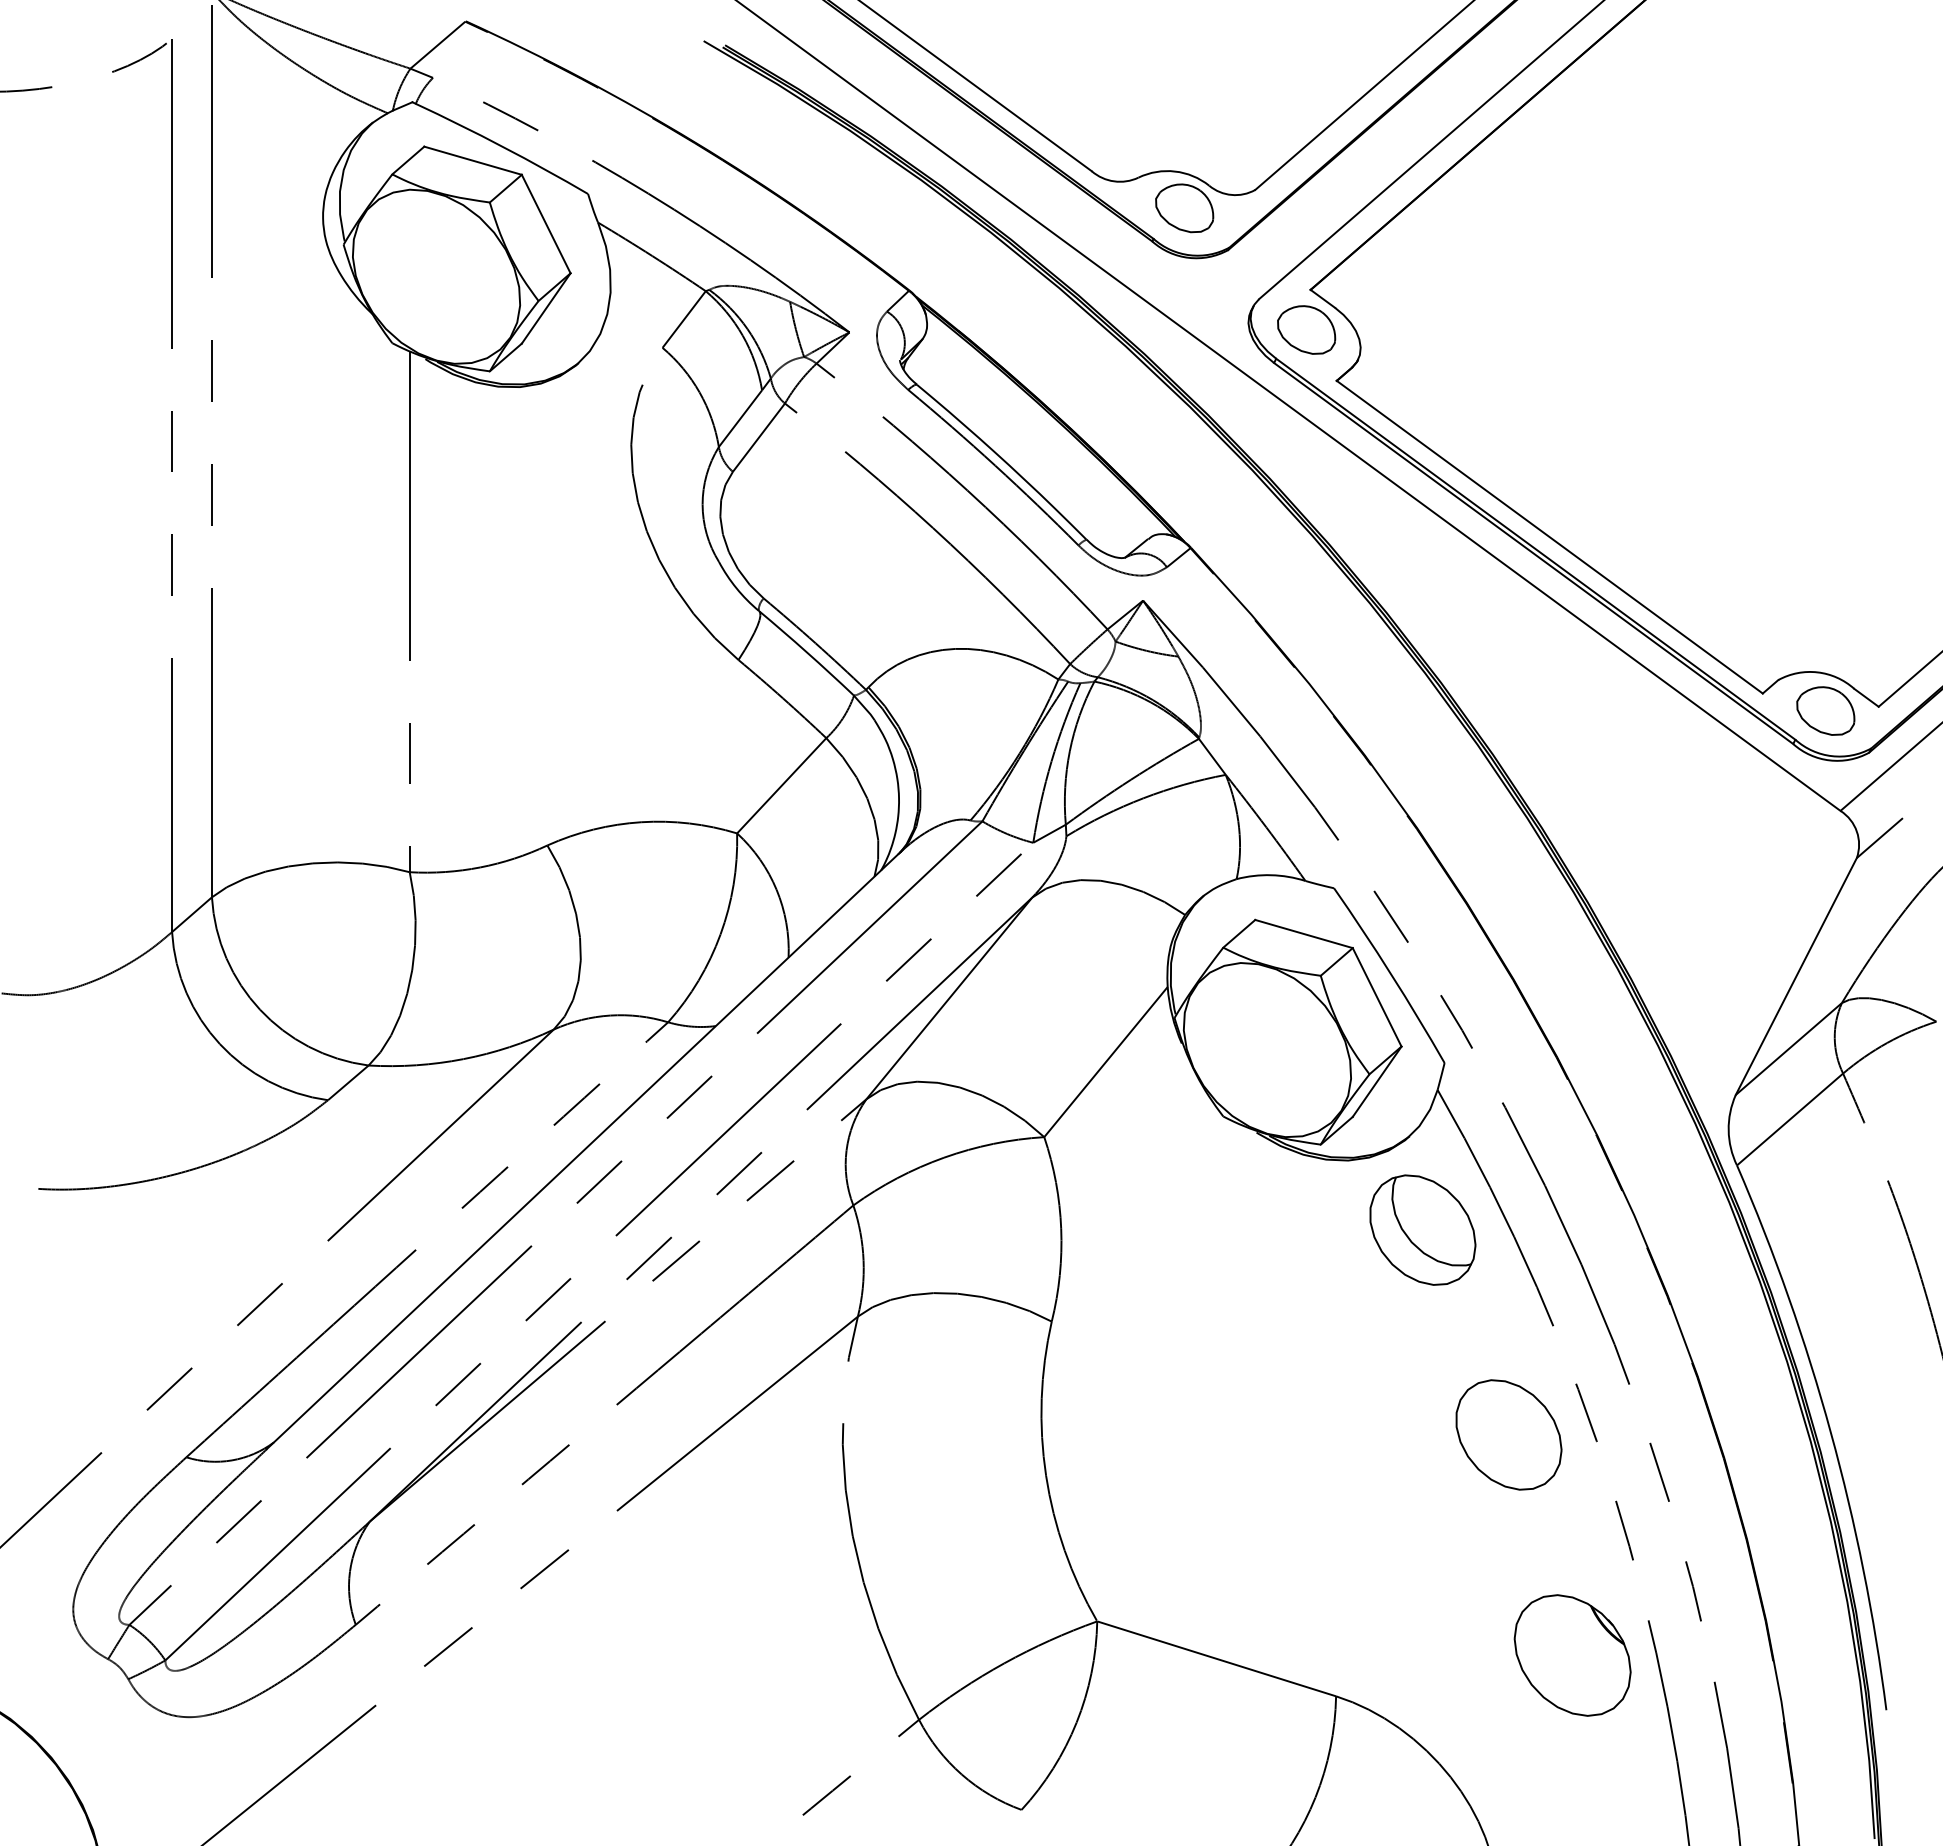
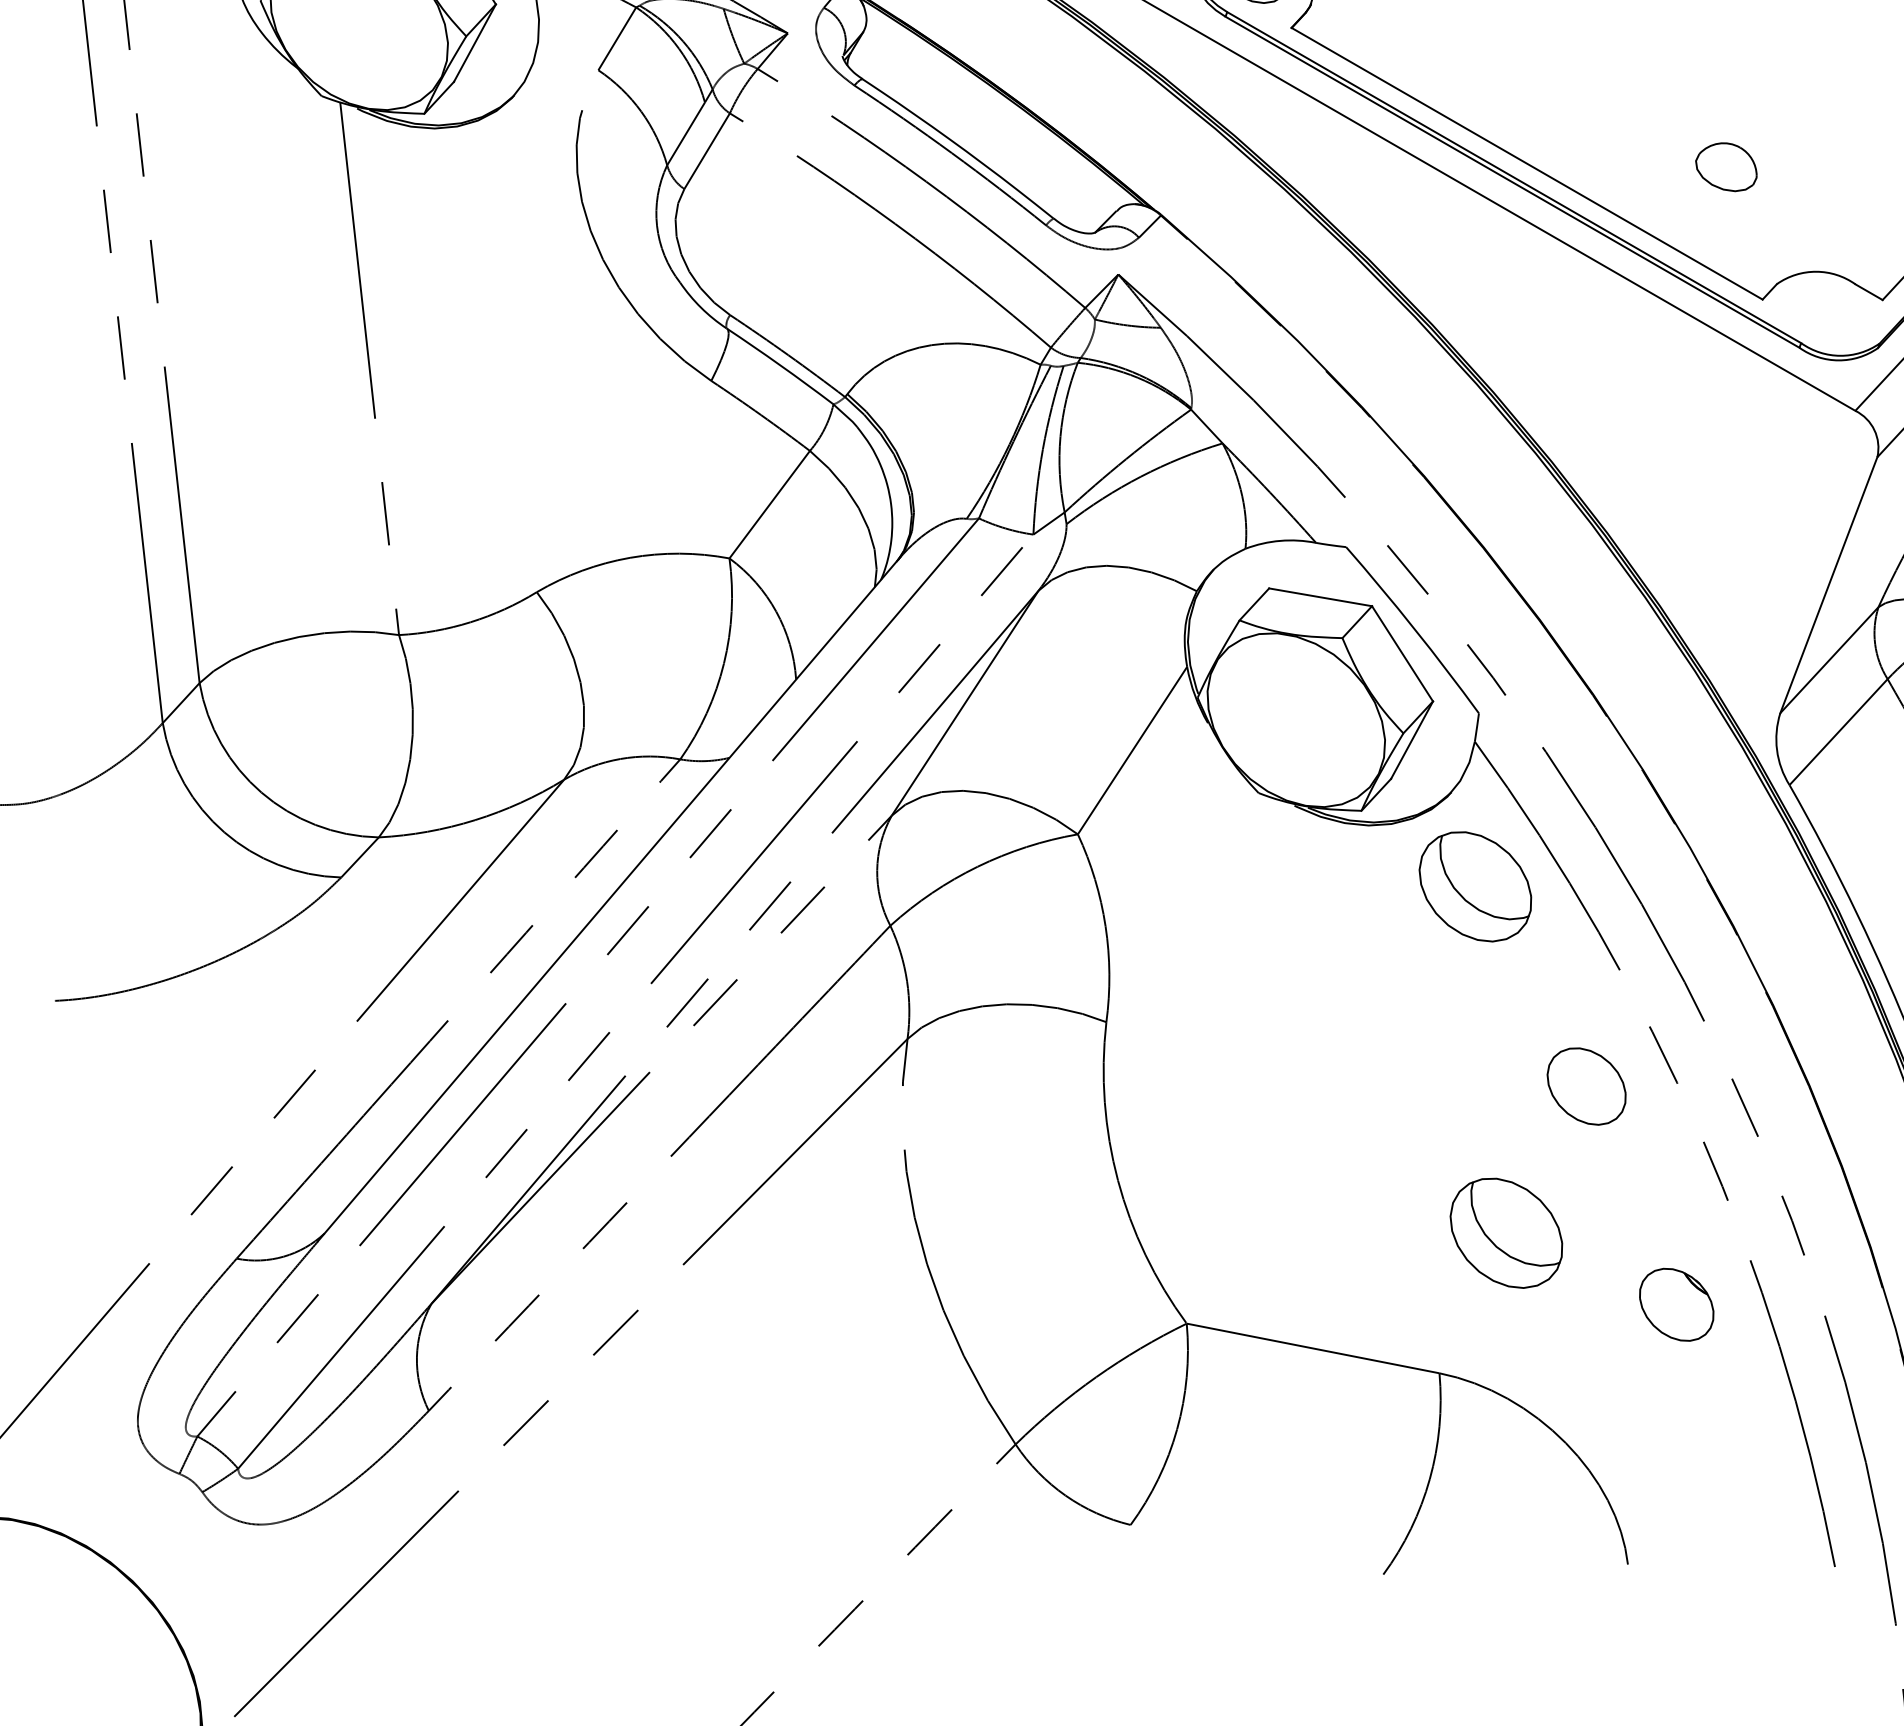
part: (1825, 710) -> (1725, 166), moved
part: (1508, 1434) -> (1586, 1086), size x0.7
part: (1415, 1567) -> (1506, 1232), added
part: (1572, 1655) -> (1676, 1304), size x0.6

